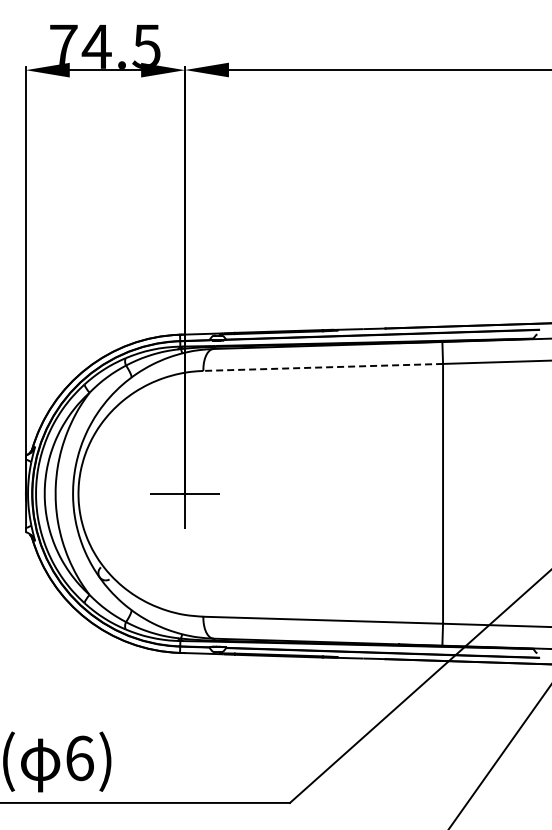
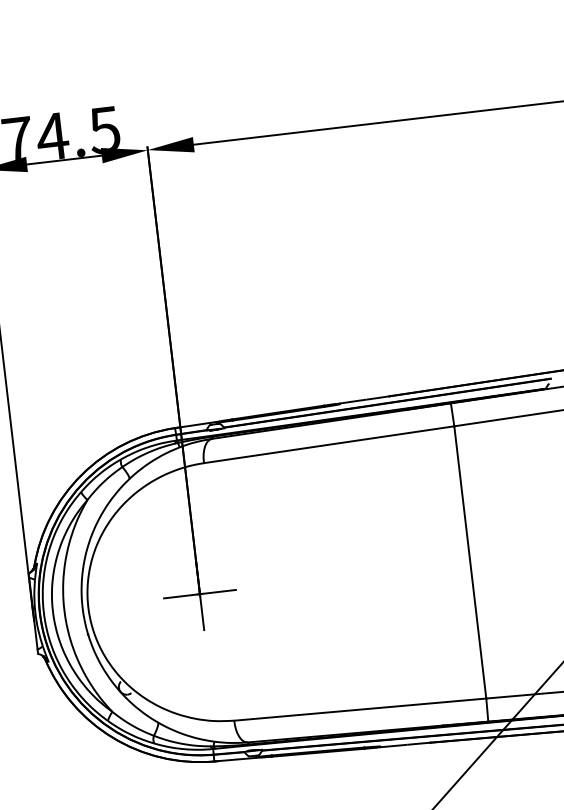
line: (323, 367) -> (329, 444), dashed -> solid

